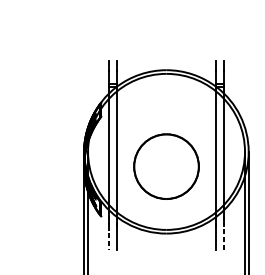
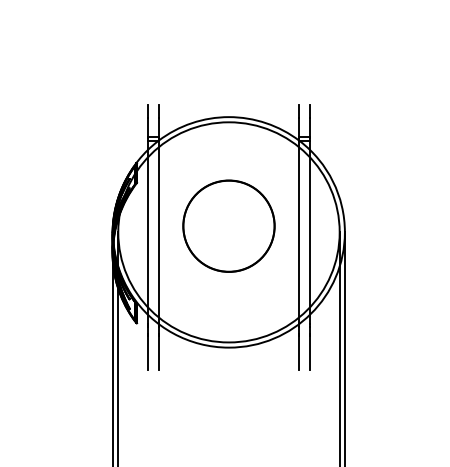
part: (166, 166) -> (228, 225), moved
line: (109, 237) -> (148, 353), dashed -> solid
line: (223, 237) -> (309, 352), dashed -> solid

